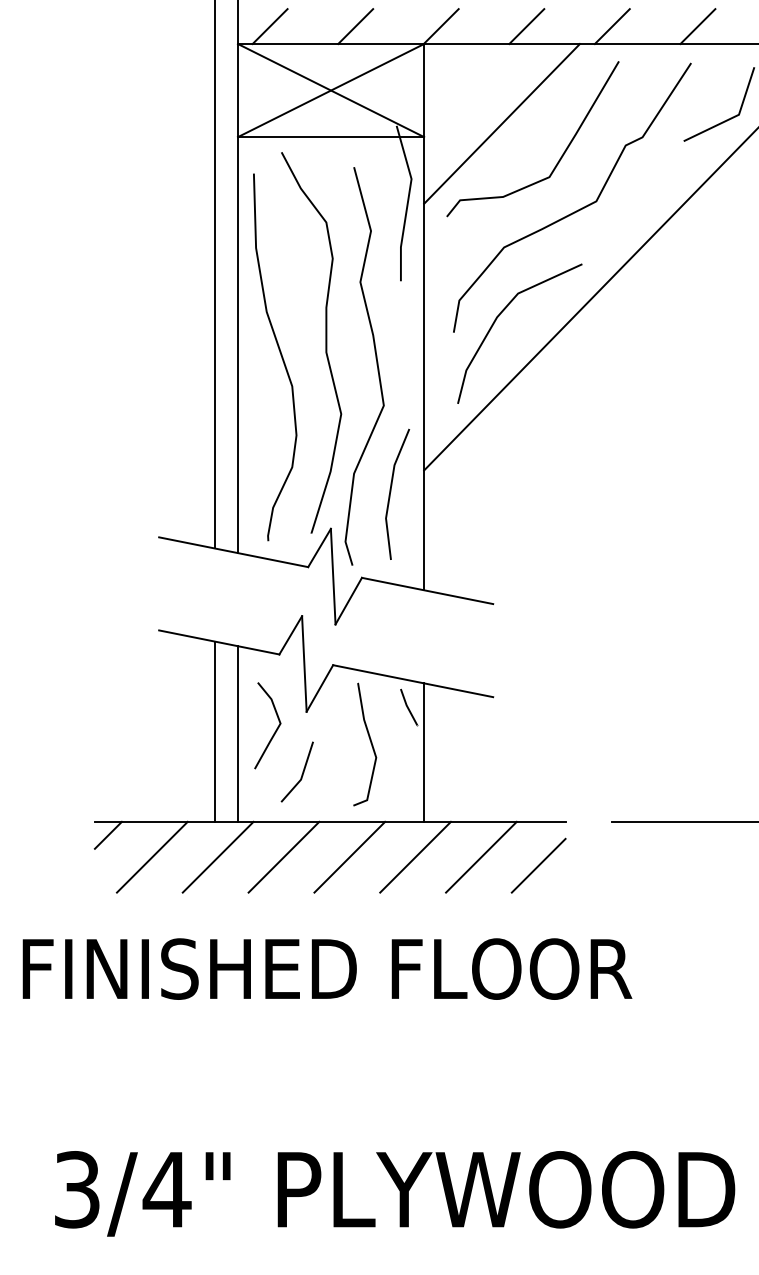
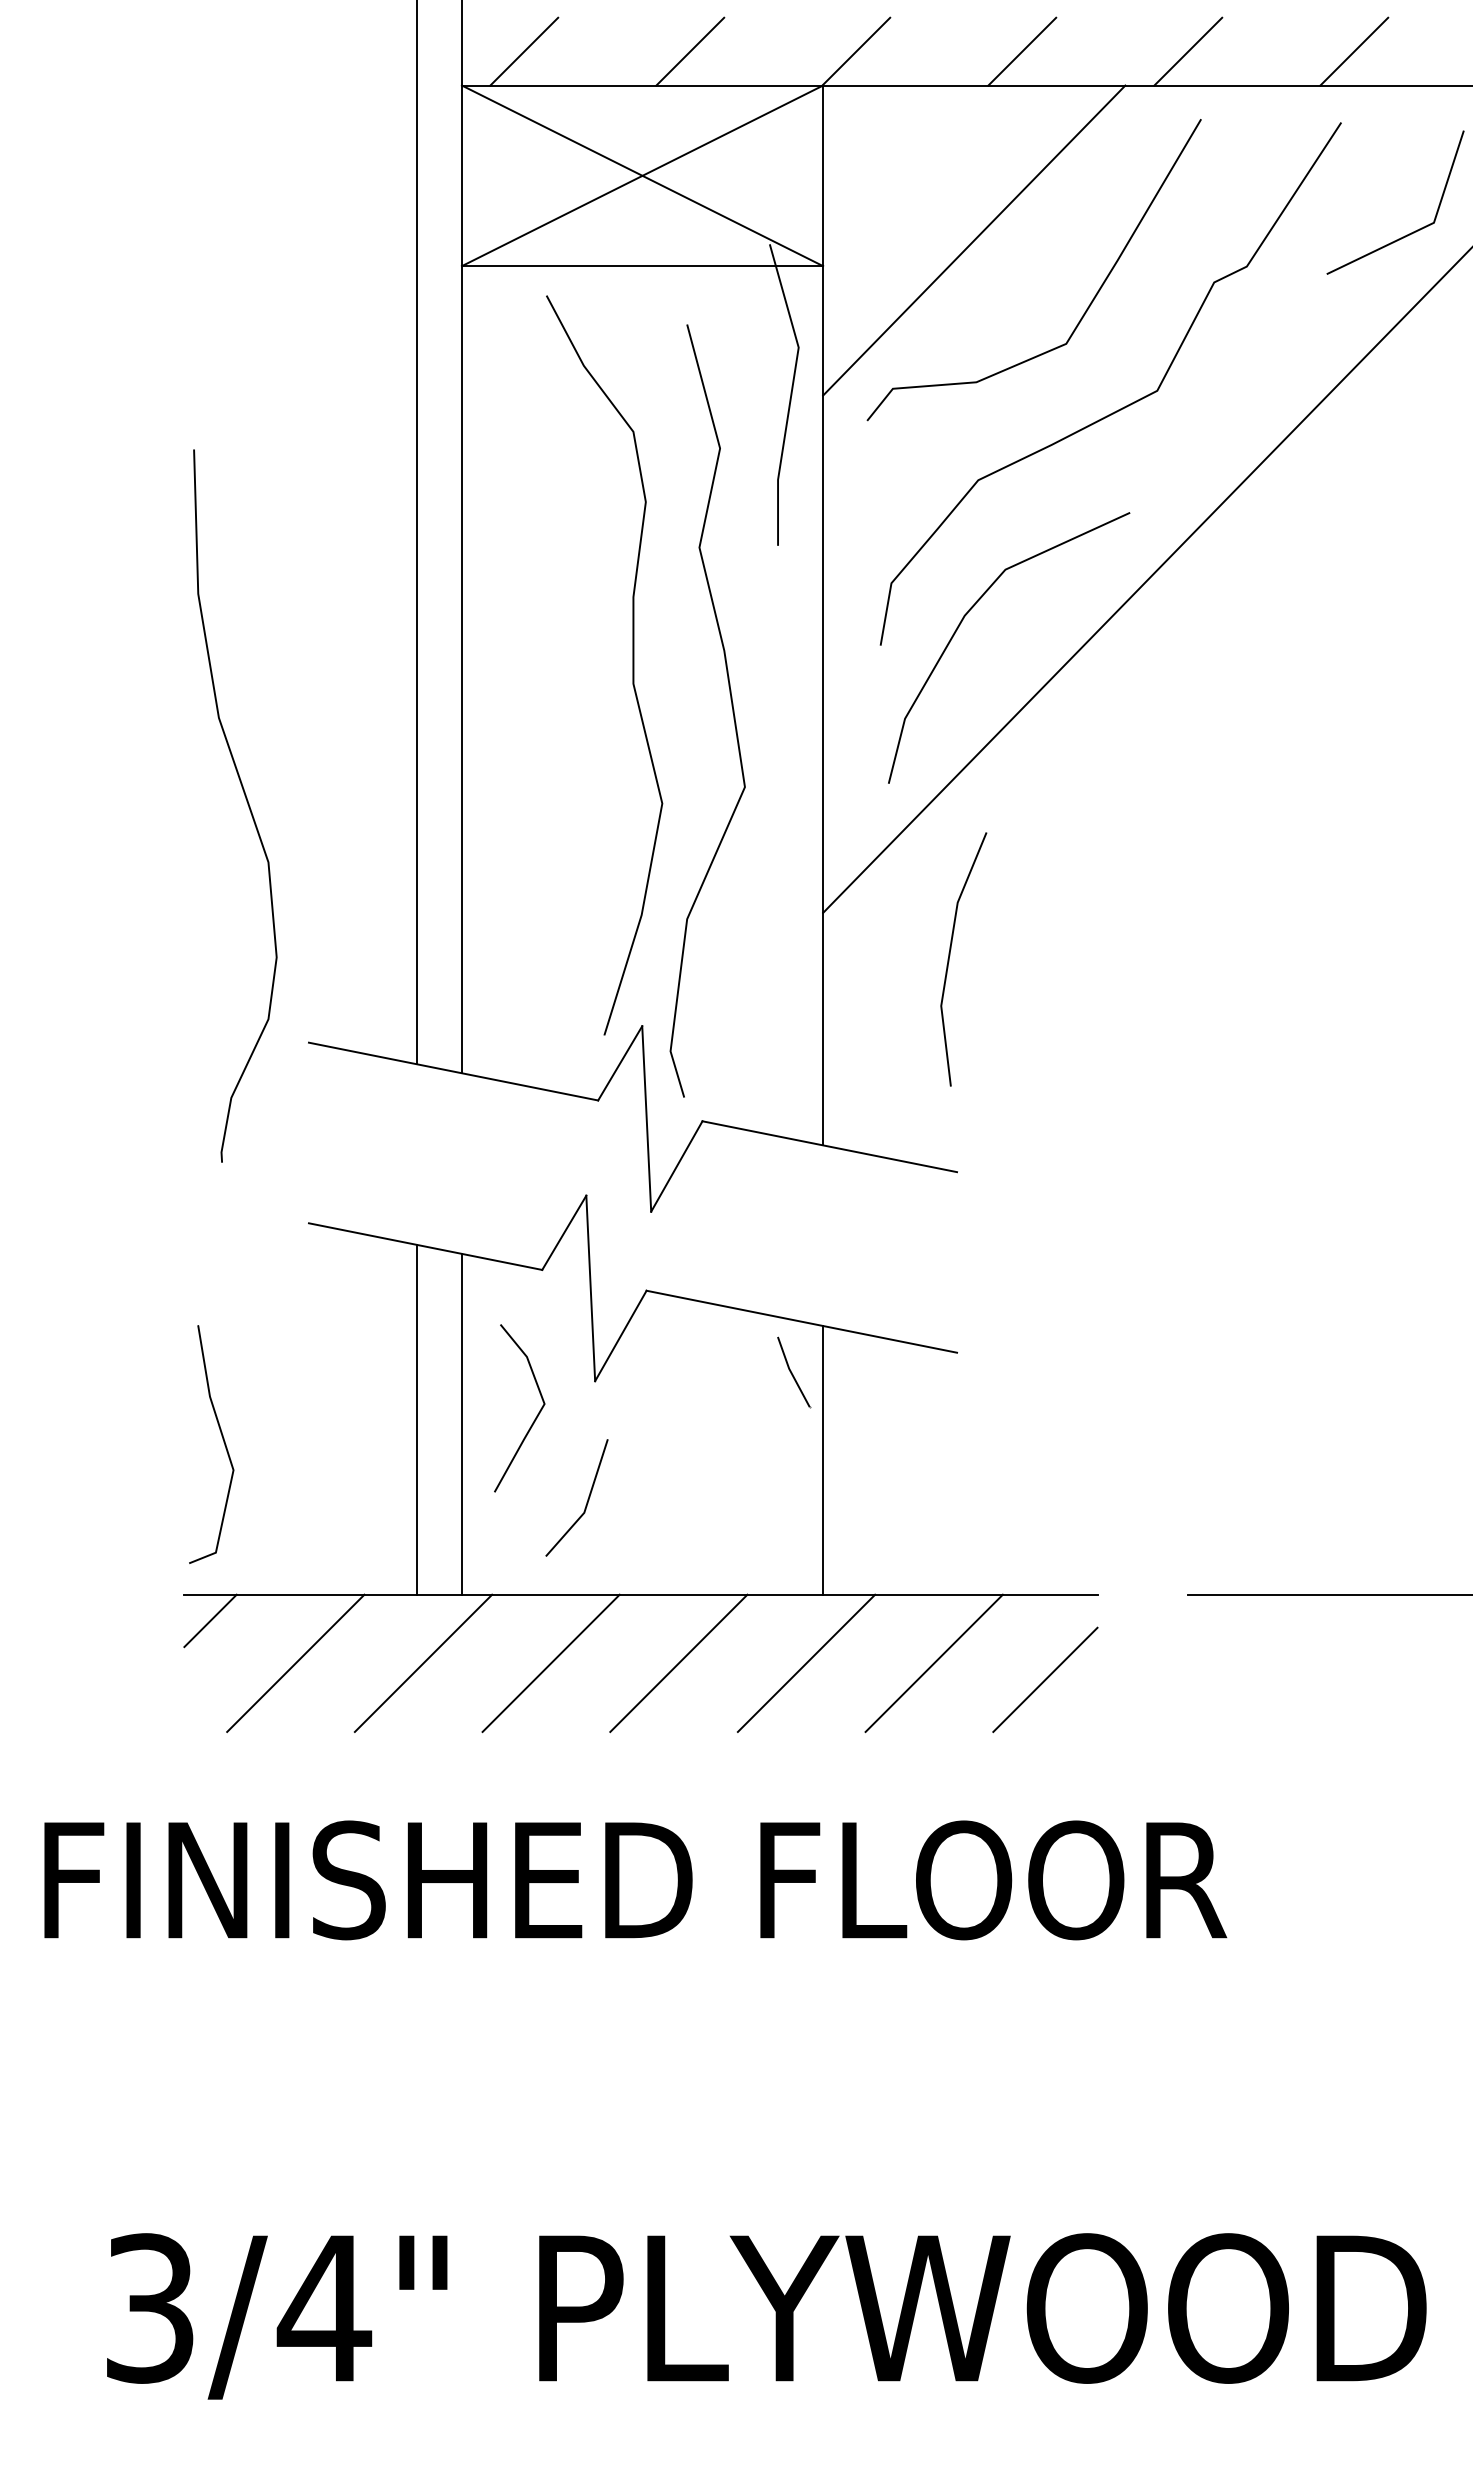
curve: (280, 355) -> (245, 802), moved
line: (391, 492) -> (951, 955), moved
curve: (370, 743) -> (222, 1442), moved

